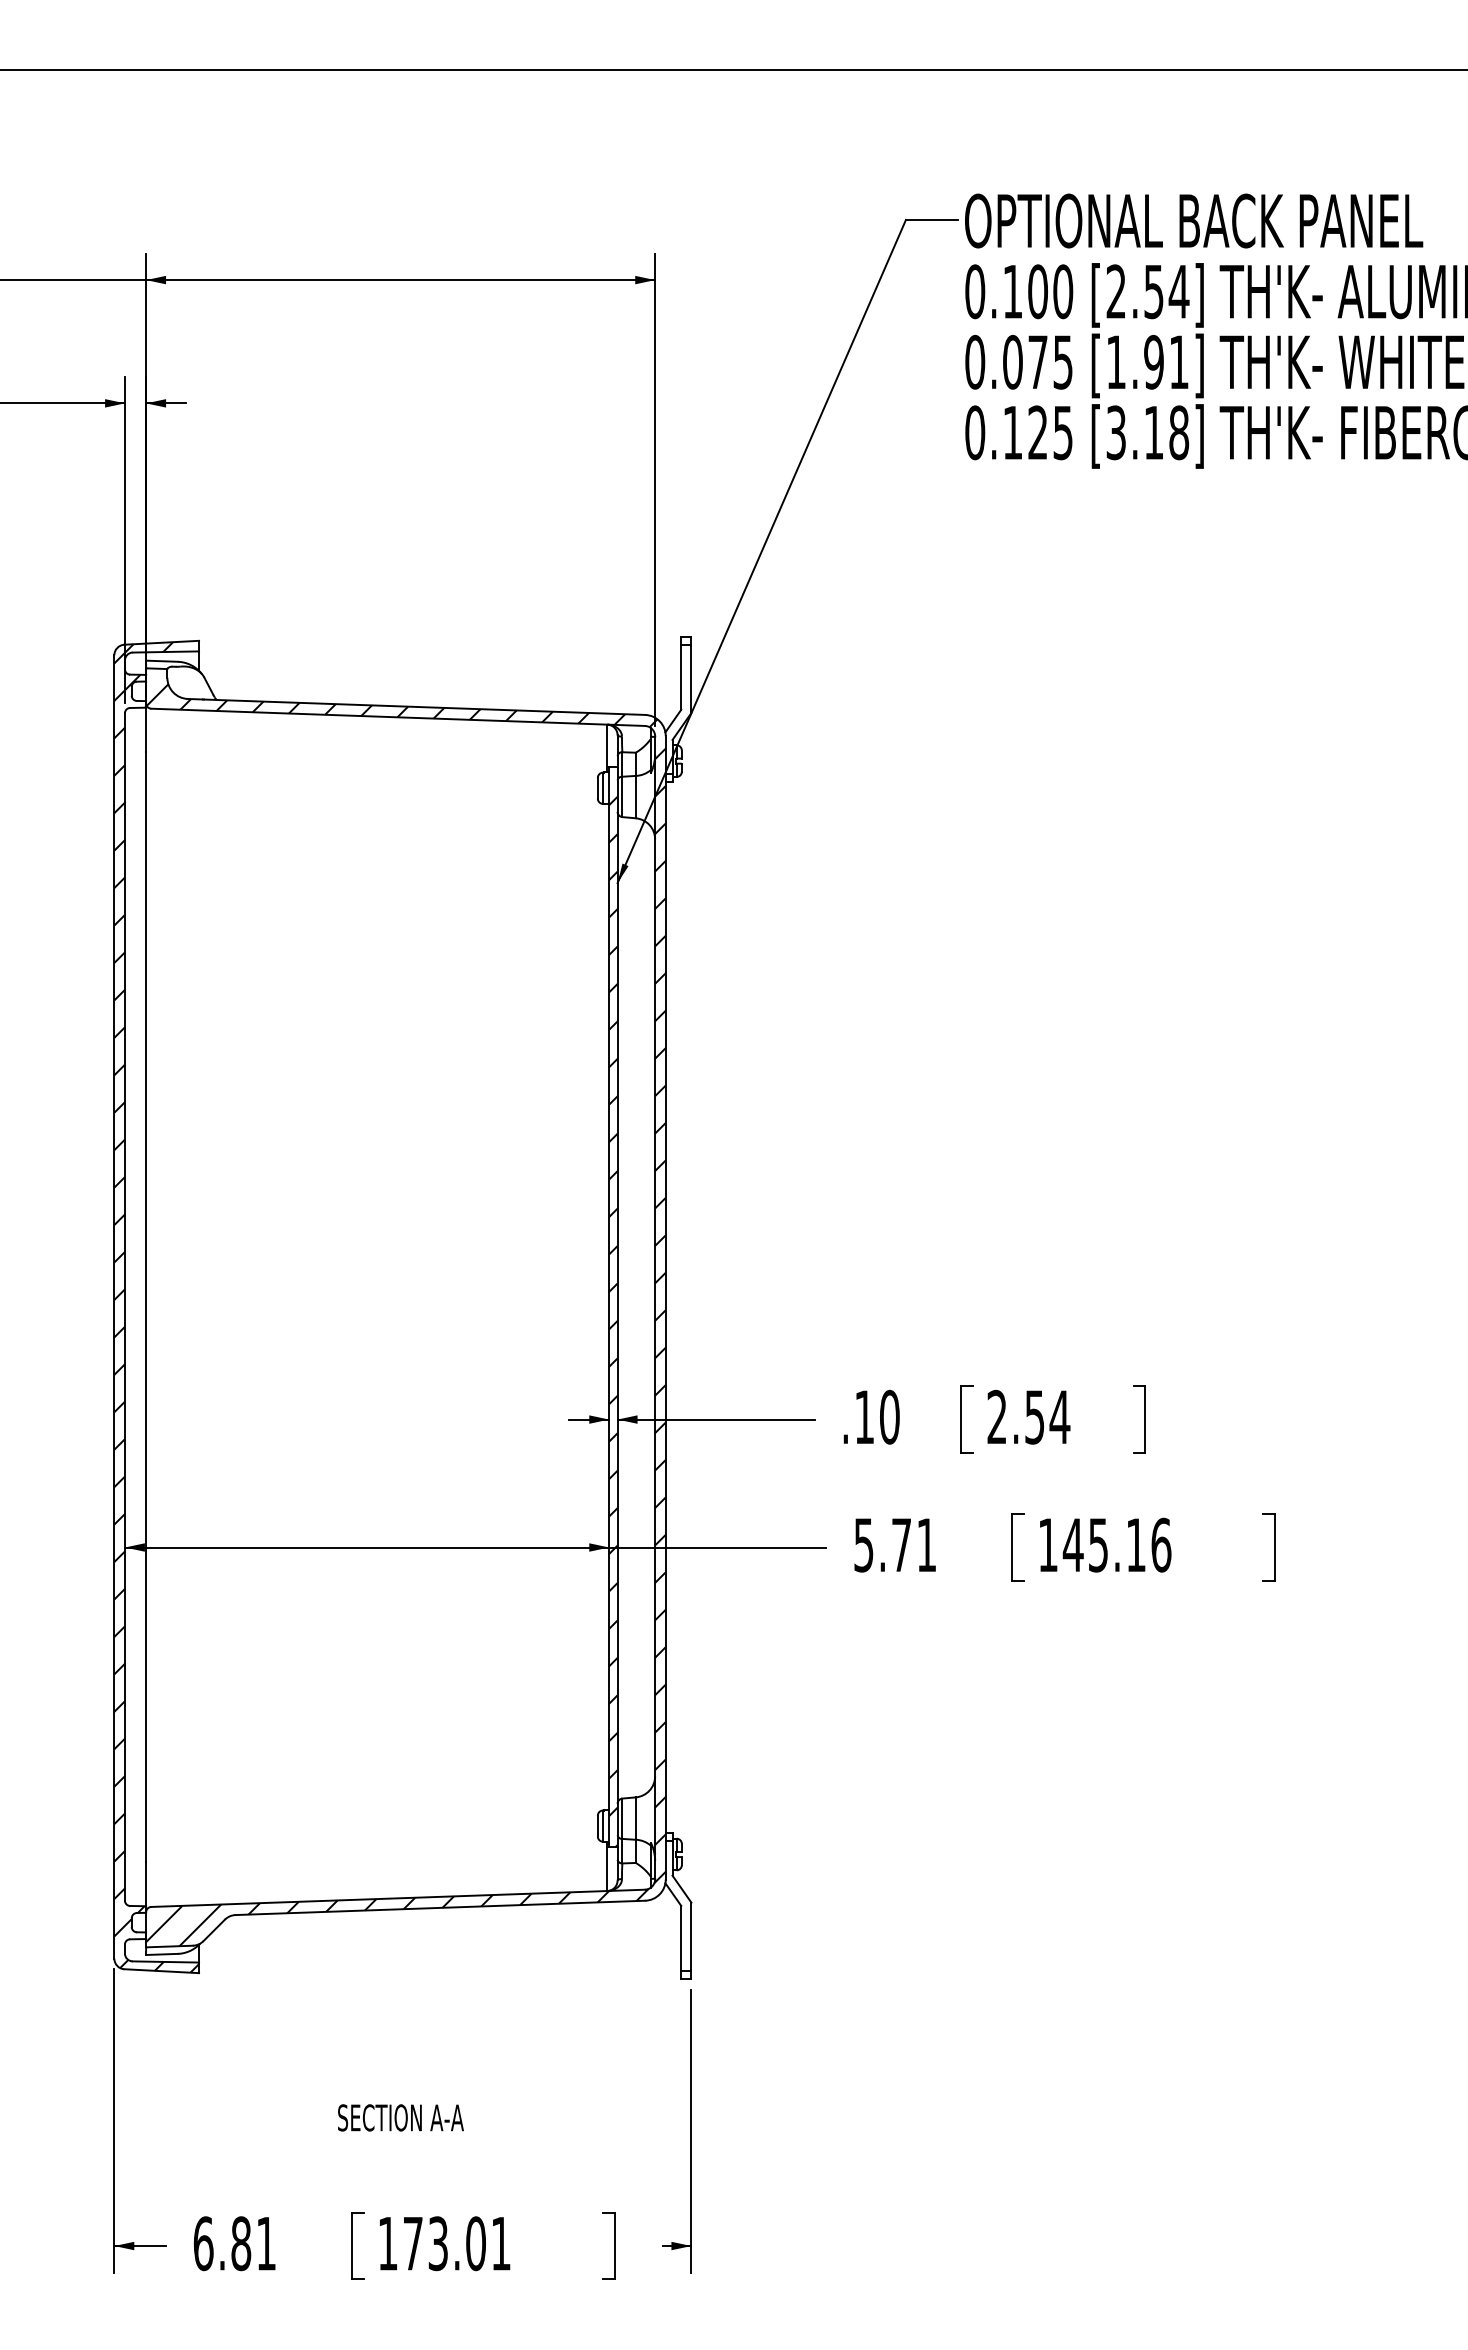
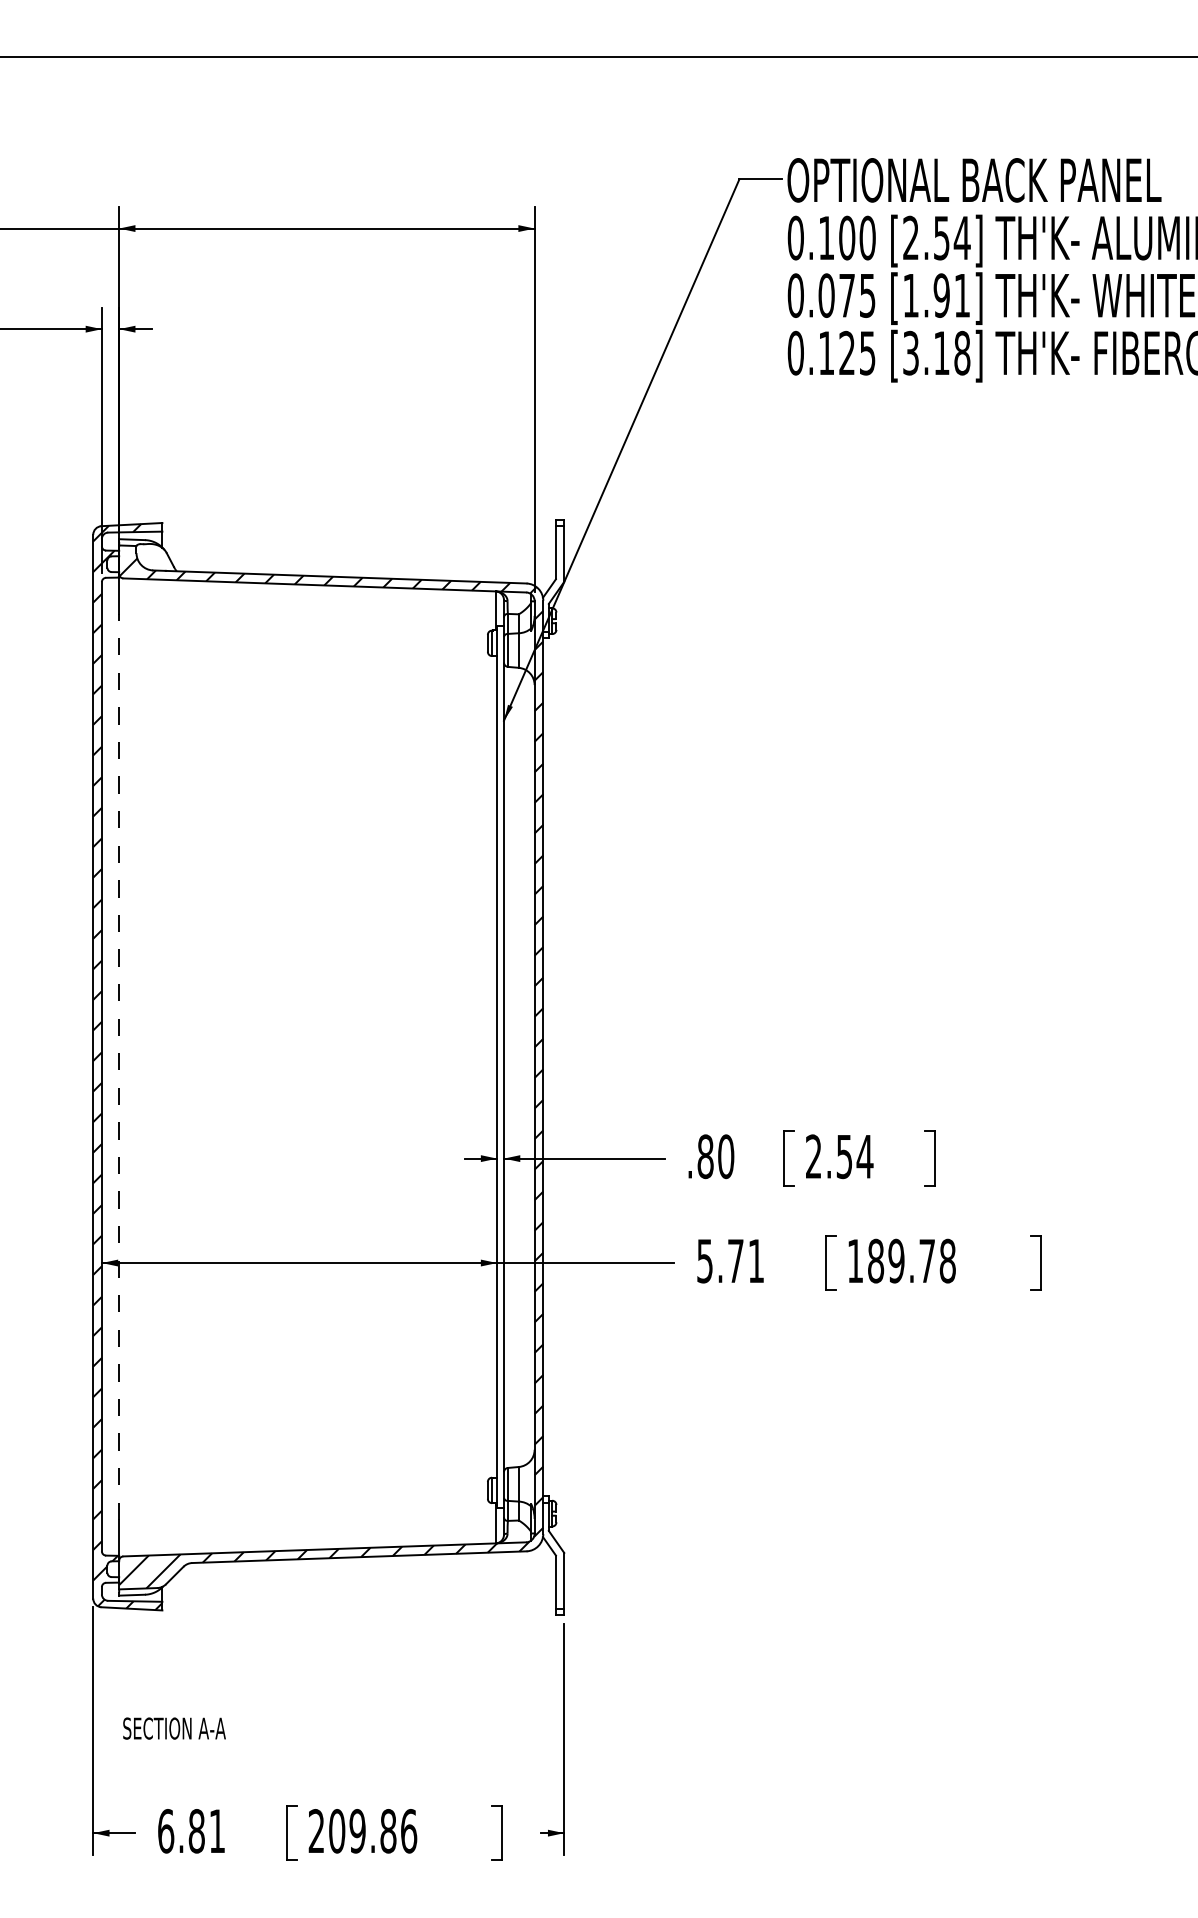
line: (146, 1306) -> (119, 1066), solid -> dashed
hatch: (613, 1307) -> (500, 1067), removed
text: (864, 1416) -> (705, 1156), .10 -> .80
text: (1116, 1544) -> (911, 1260), 145.16 -> 189.78
text: (400, 2117) -> (174, 1728), moved
text: (444, 2243) -> (362, 1831), 173.01 -> 209.86

